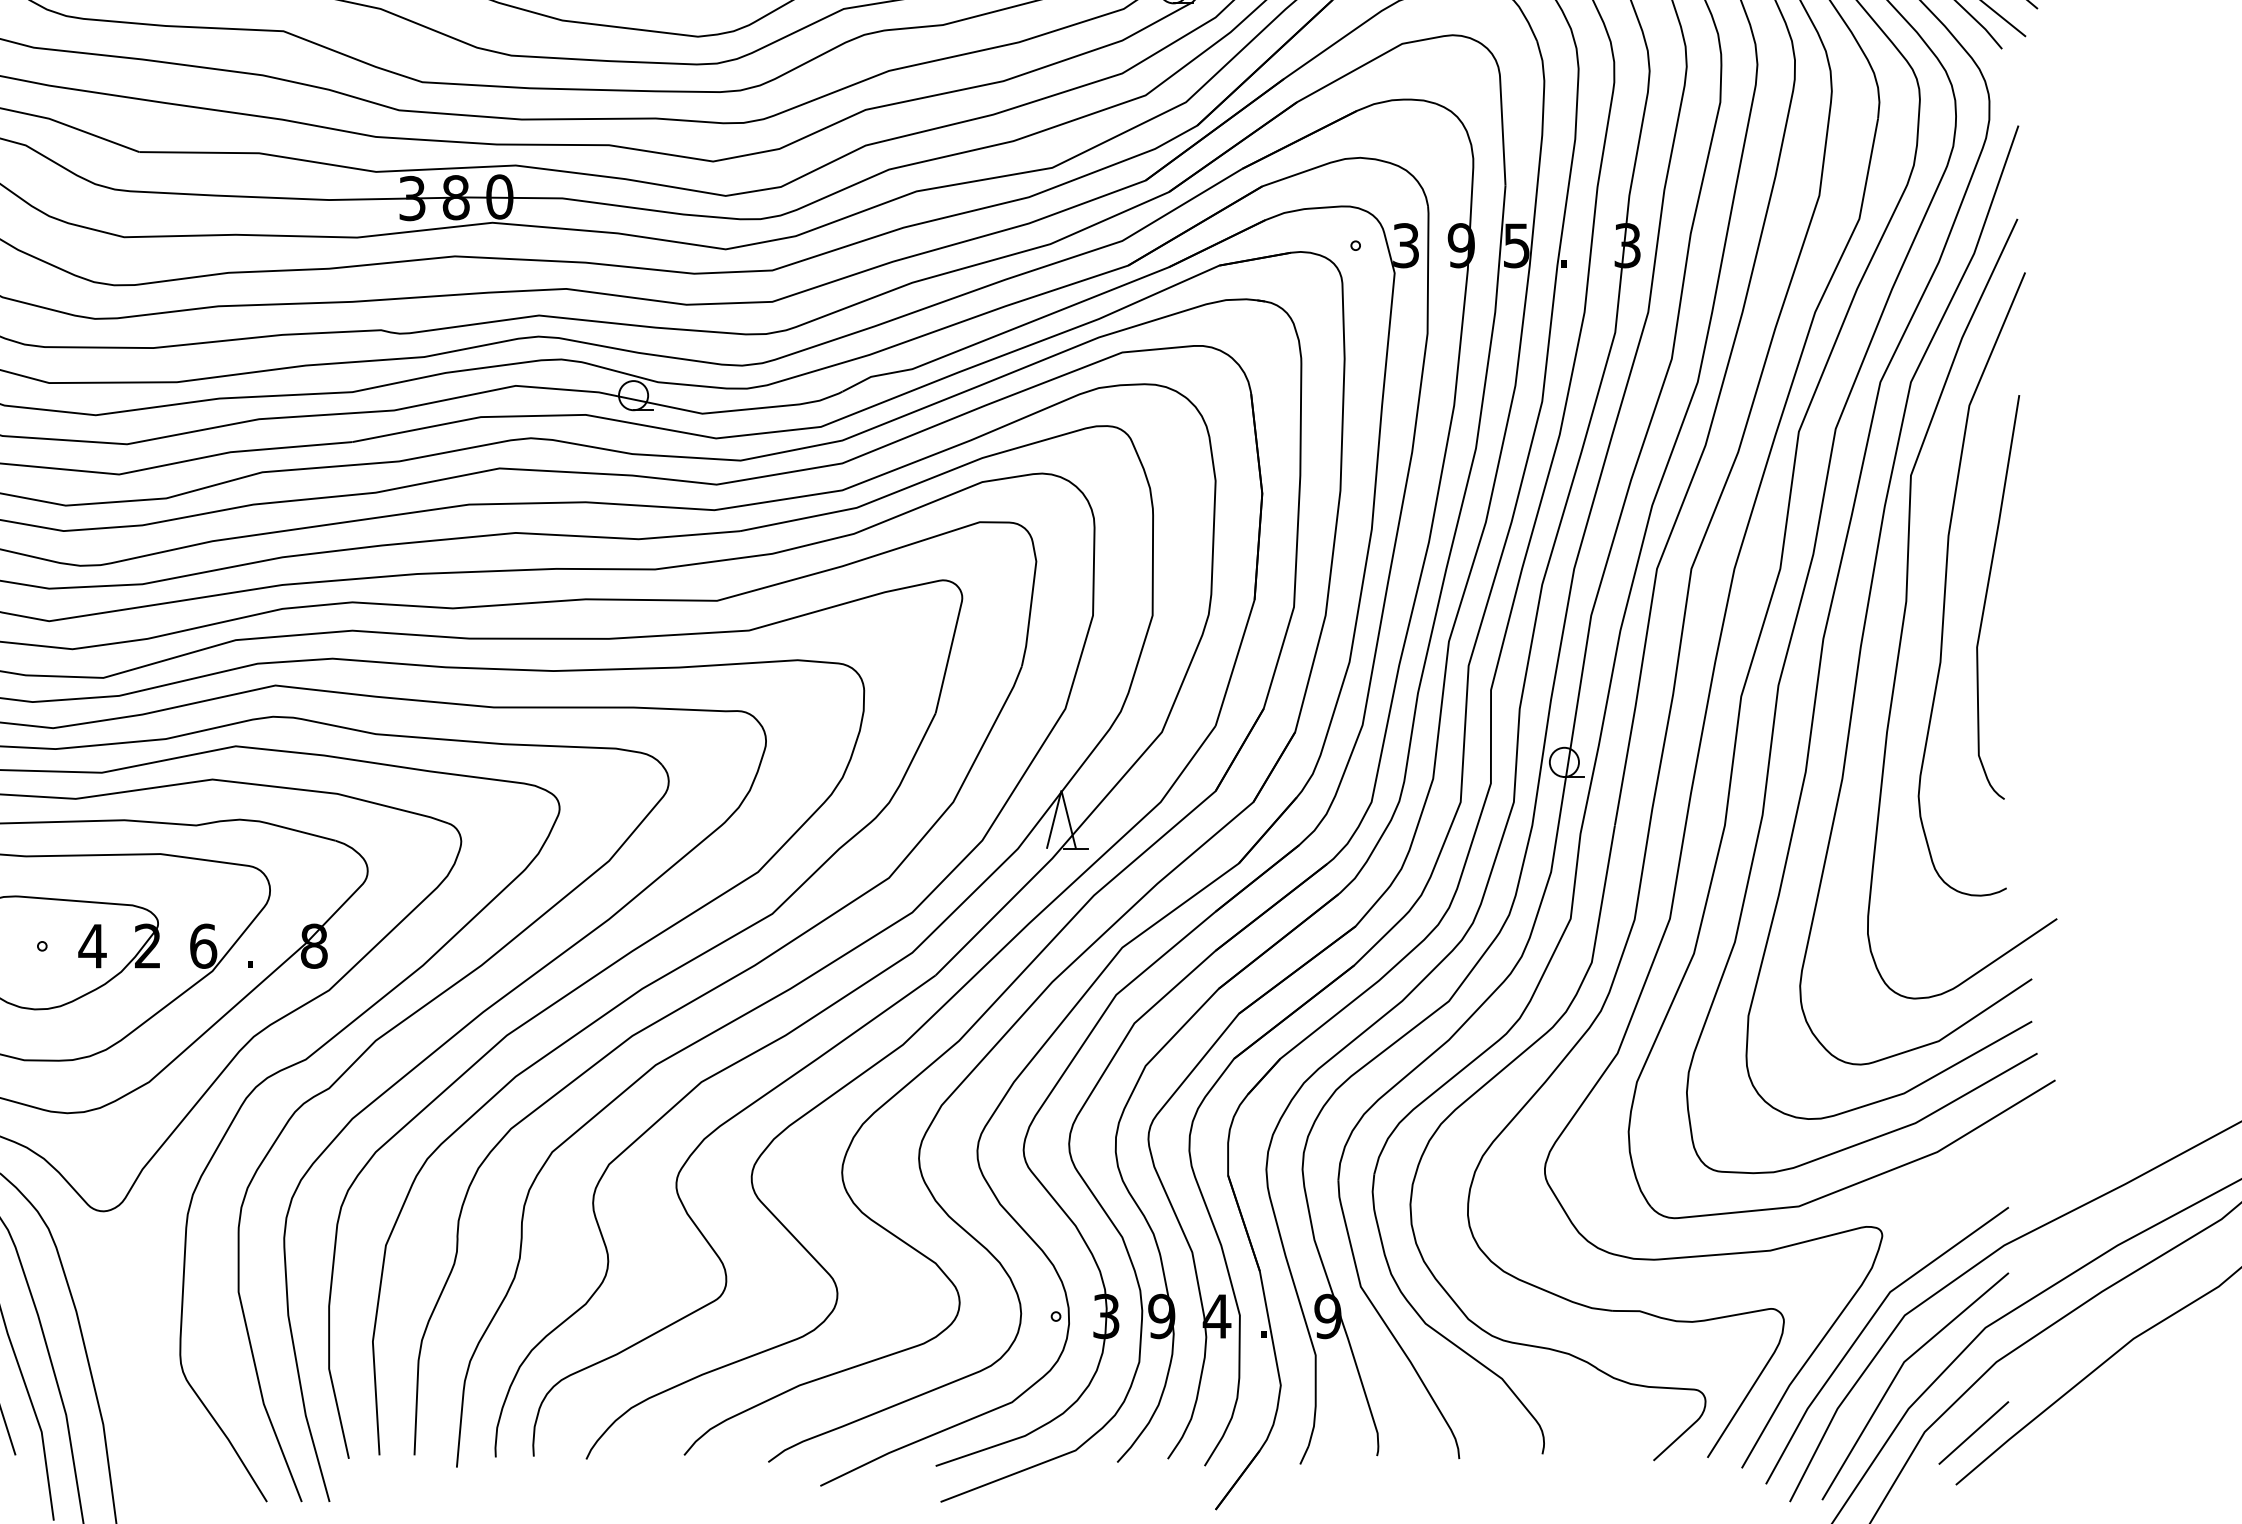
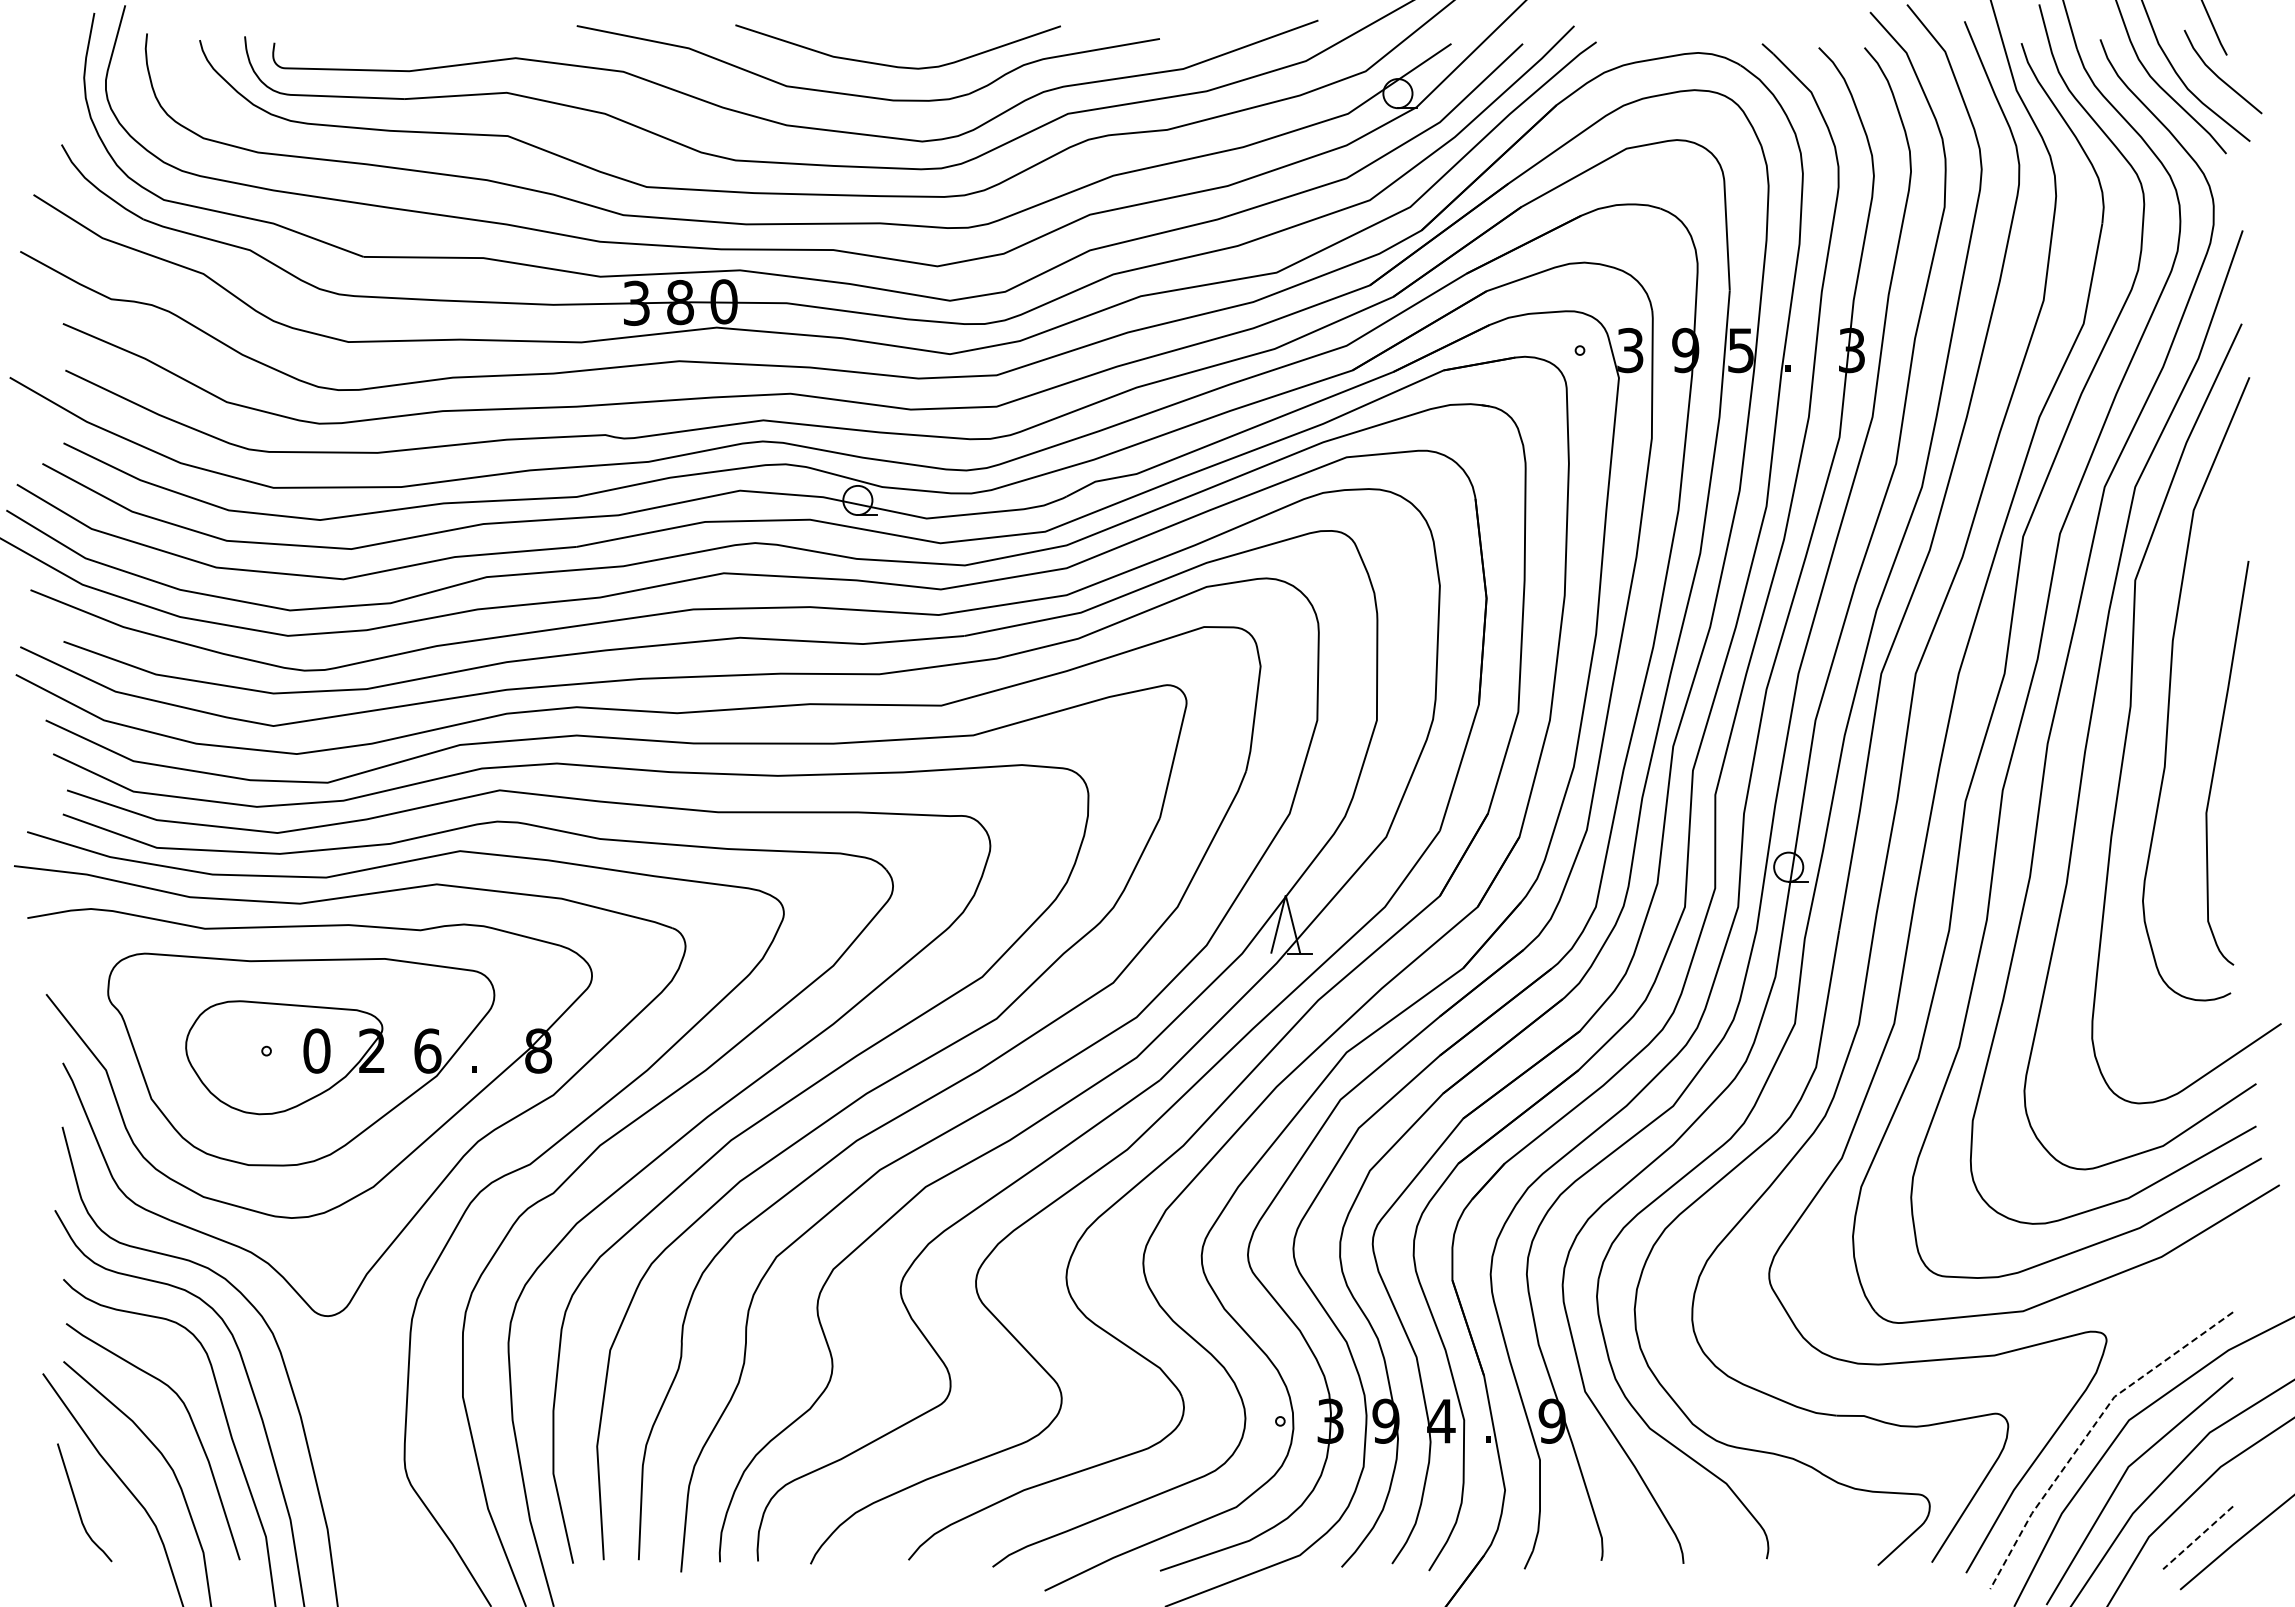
curve: (1987, 596) -> (2216, 762), moved
text: (92, 945) -> (316, 1050), 4 -> 0
line: (1866, 1326) -> (2090, 1431), solid -> dashed
line: (1973, 1433) -> (2197, 1538), solid -> dashed

